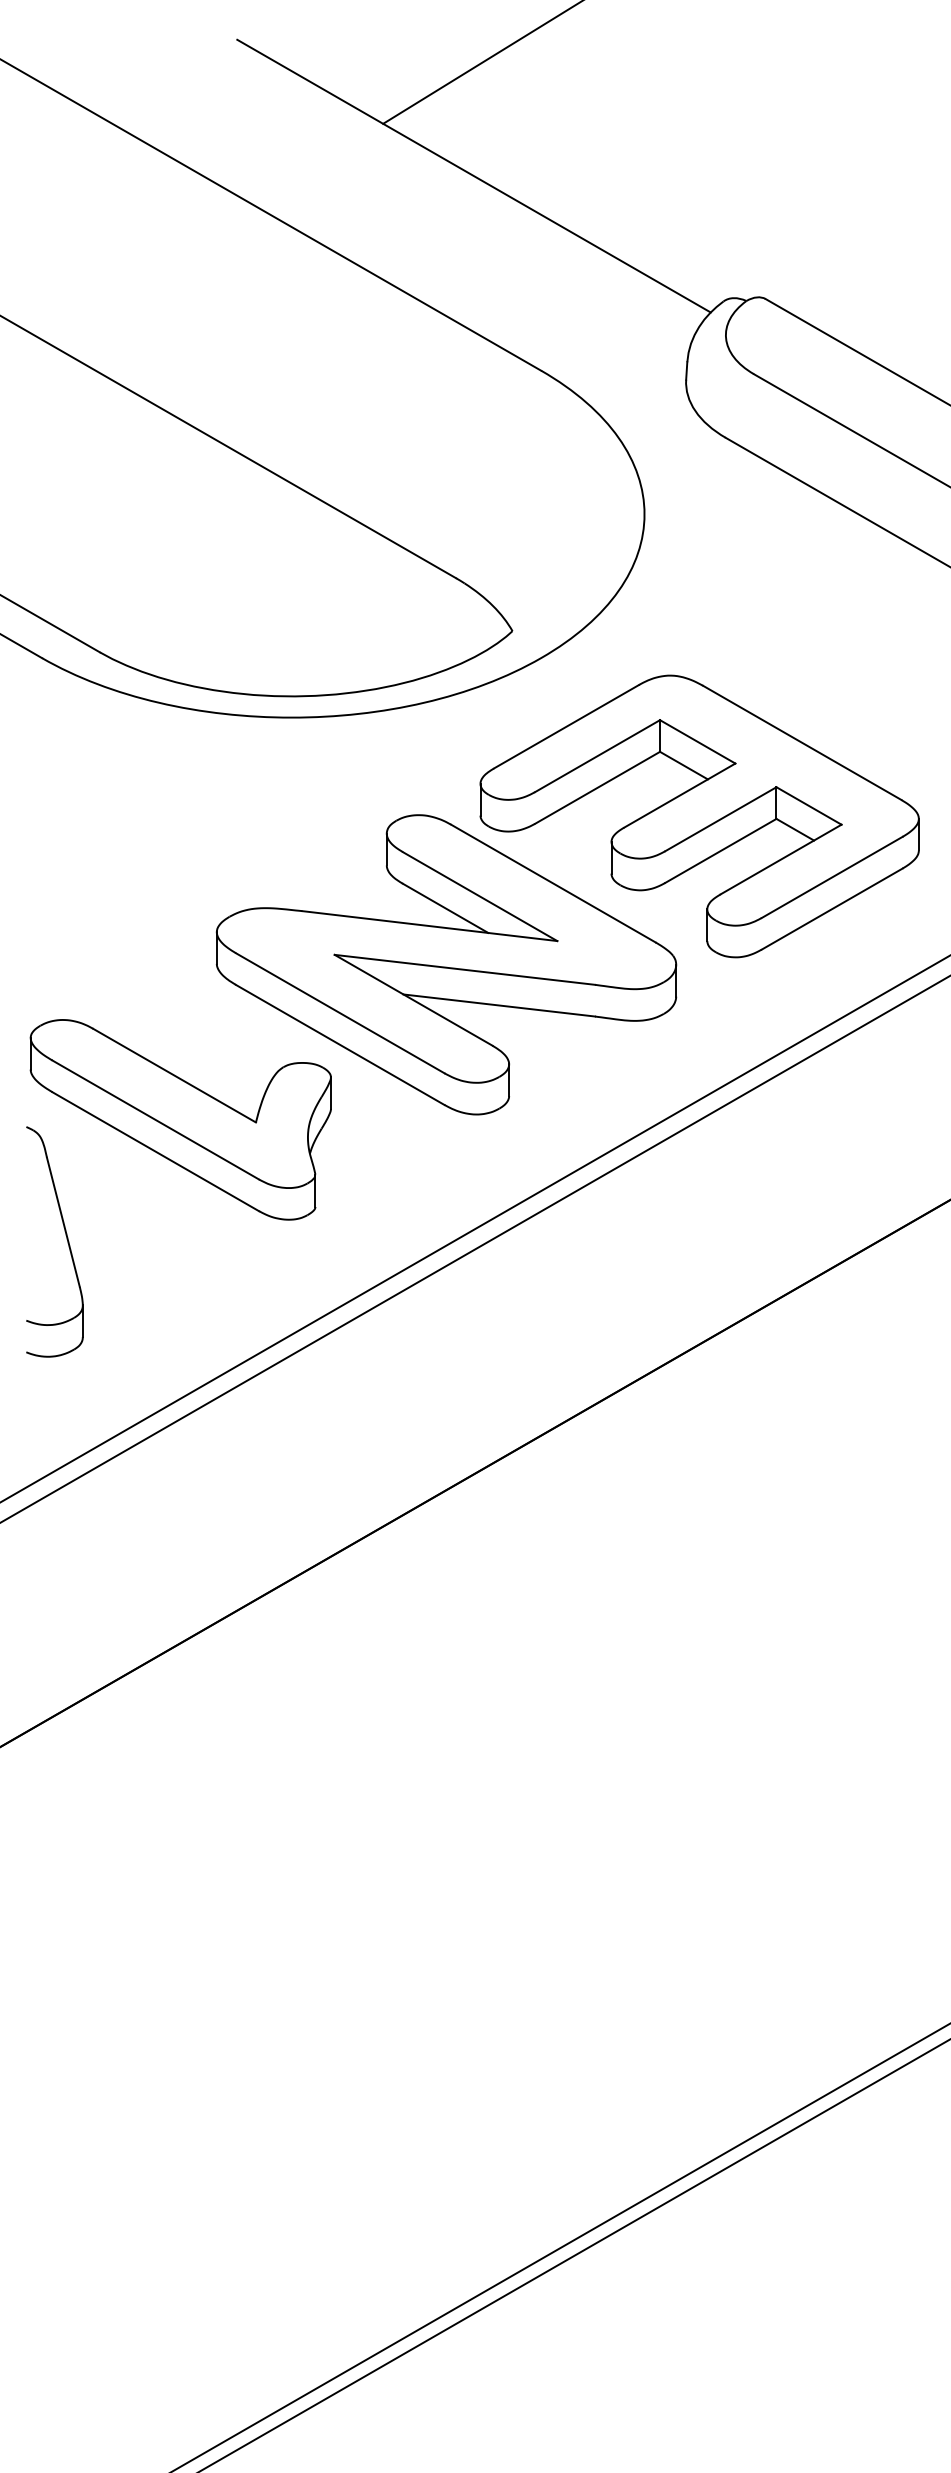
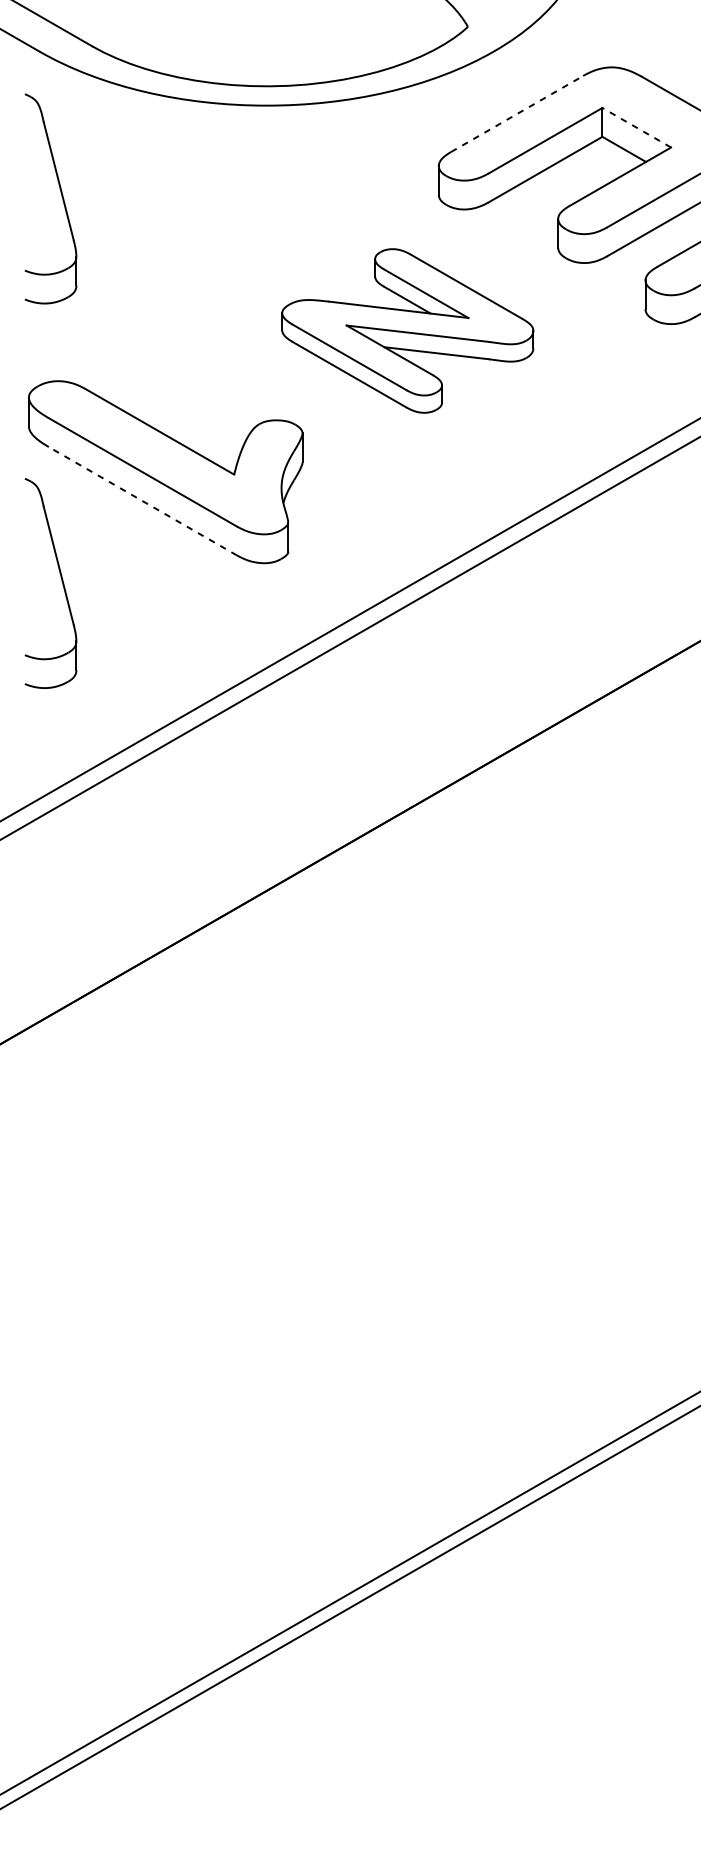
line: (566, 726) -> (517, 113), solid -> dashed
line: (697, 741) -> (636, 127), solid -> dashed
part: (66, 817) -> (61, 196), added
part: (446, 964) -> (407, 330), size x0.6
line: (155, 1151) -> (142, 501), solid -> dashed

